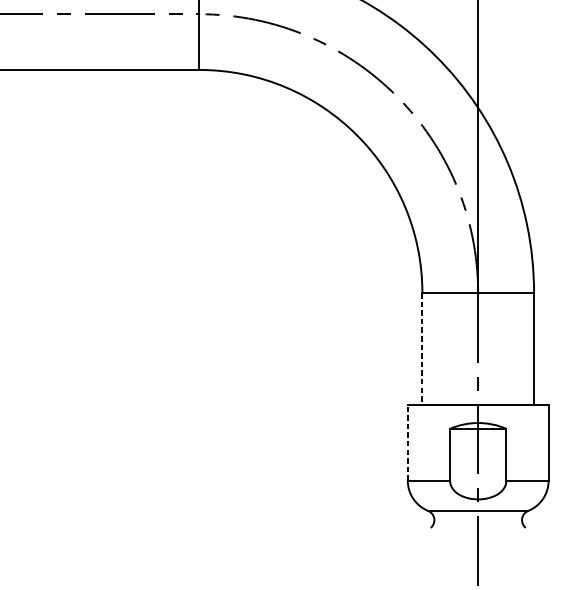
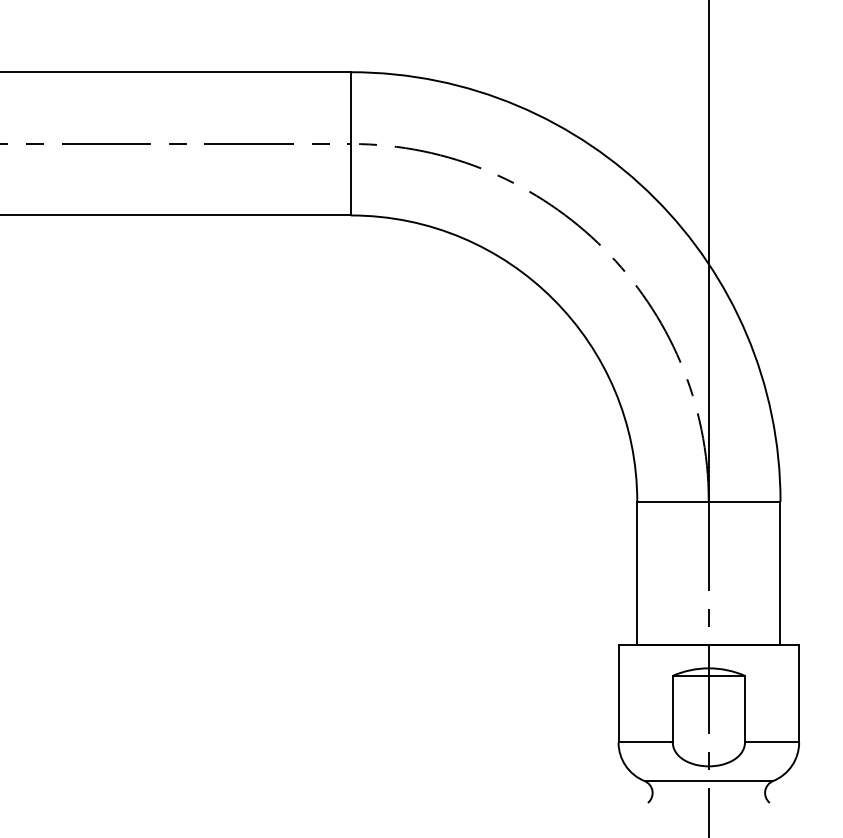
line: (422, 349) -> (637, 573), dashed -> solid
line: (407, 442) -> (618, 693), dashed -> solid

